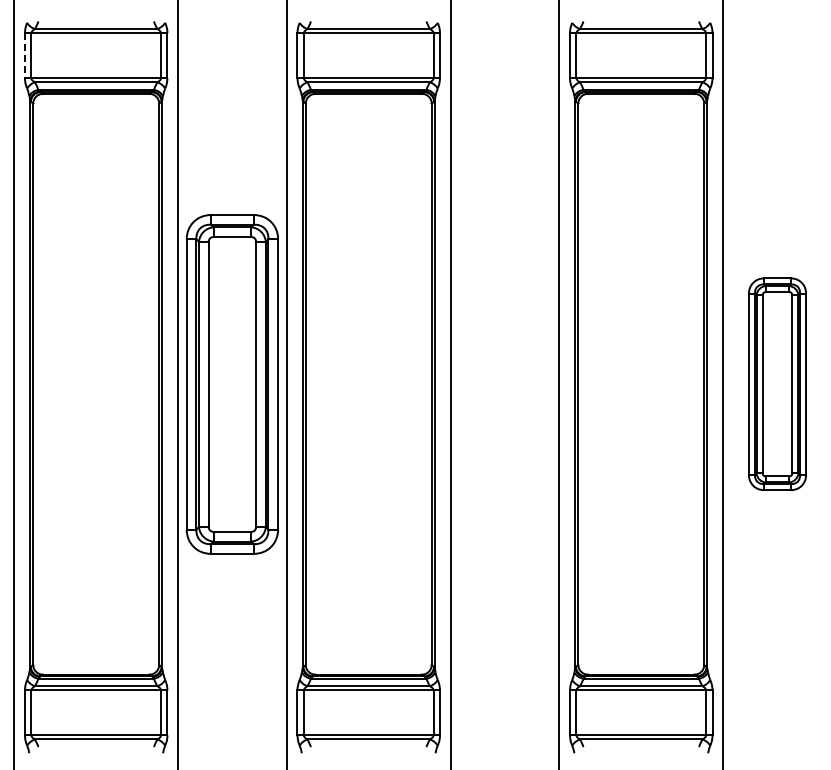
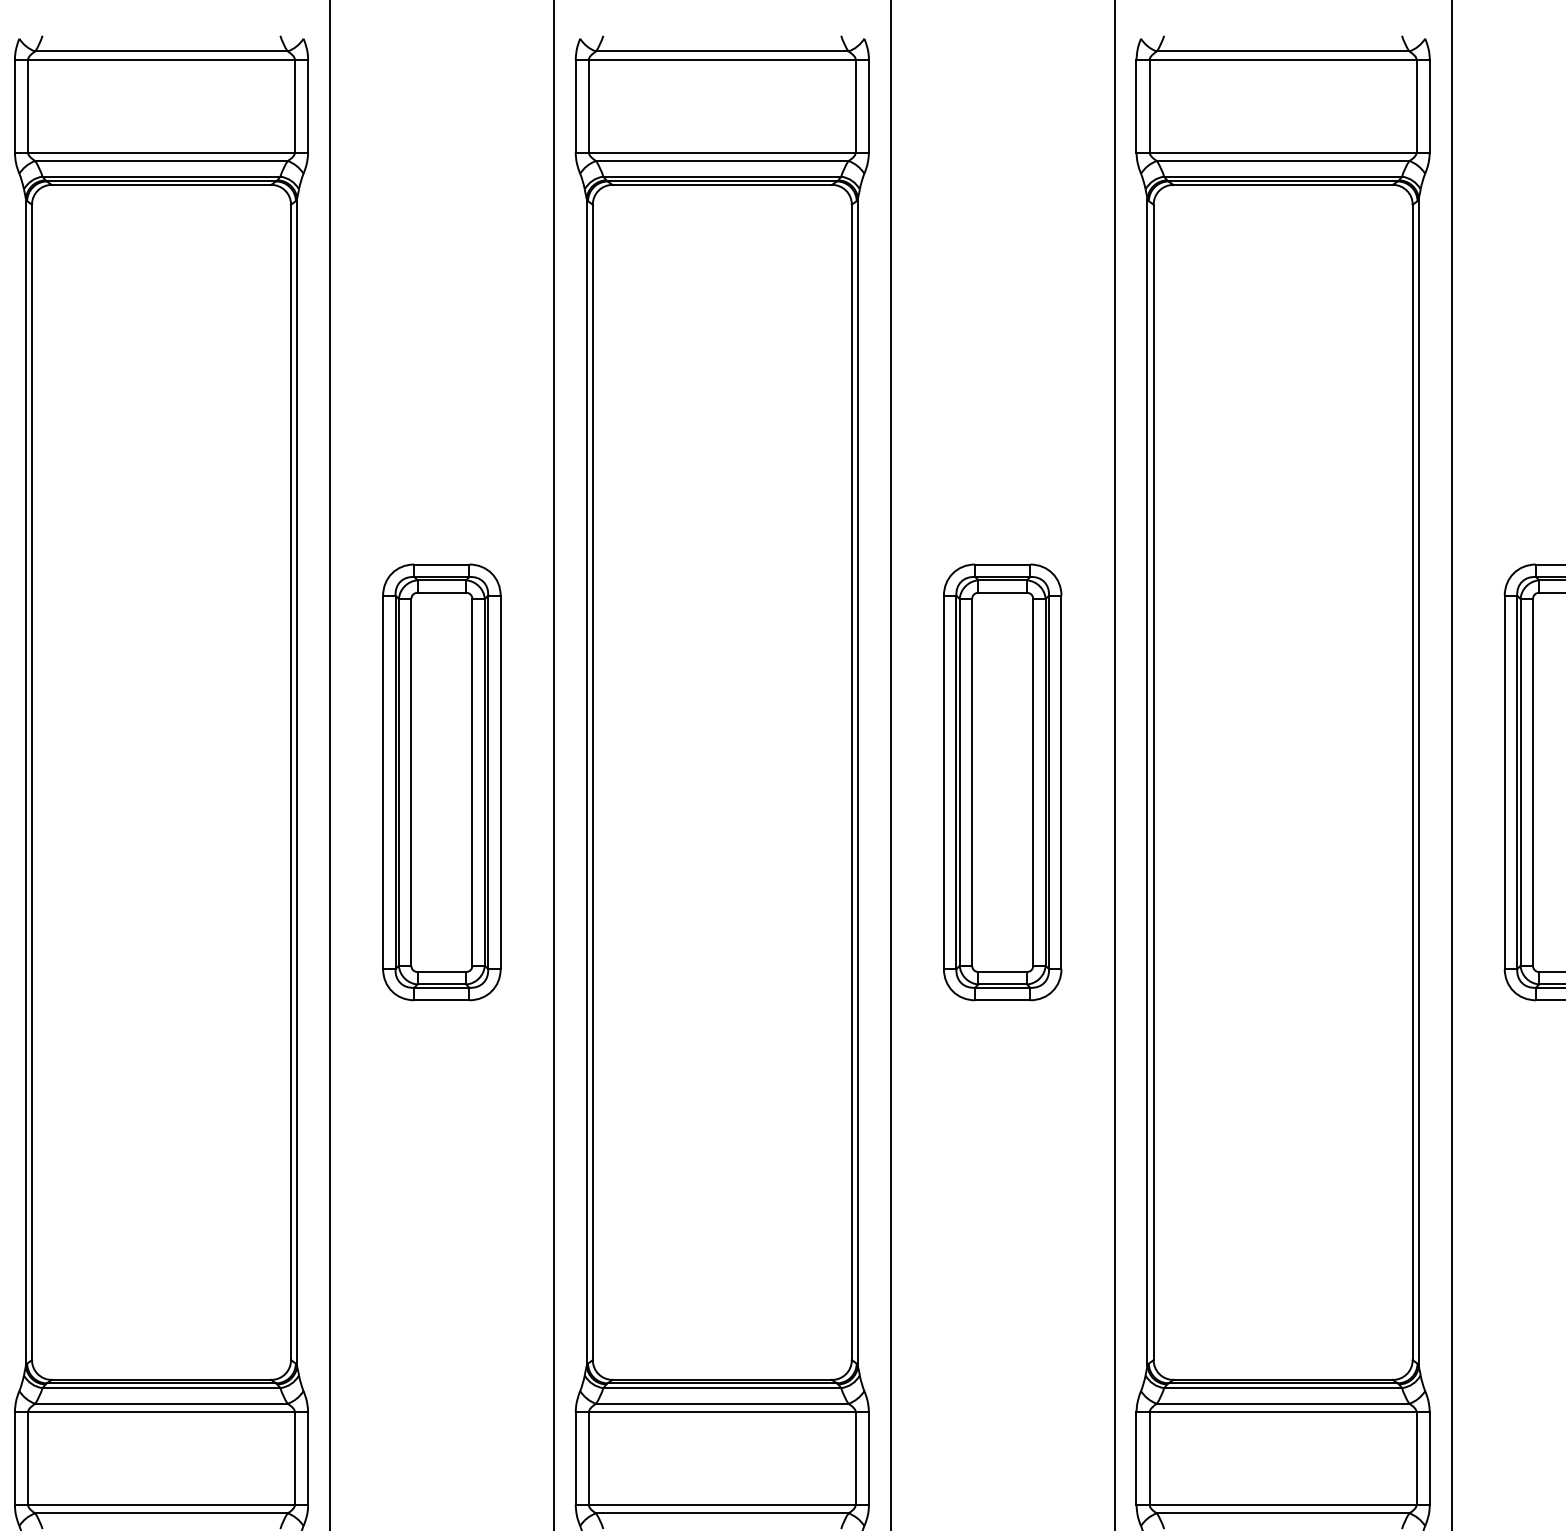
line: (24, 56) -> (13, 107), dashed -> solid
part: (232, 383) -> (441, 780), size x0.62
part: (504, 383) -> (1001, 780), added

